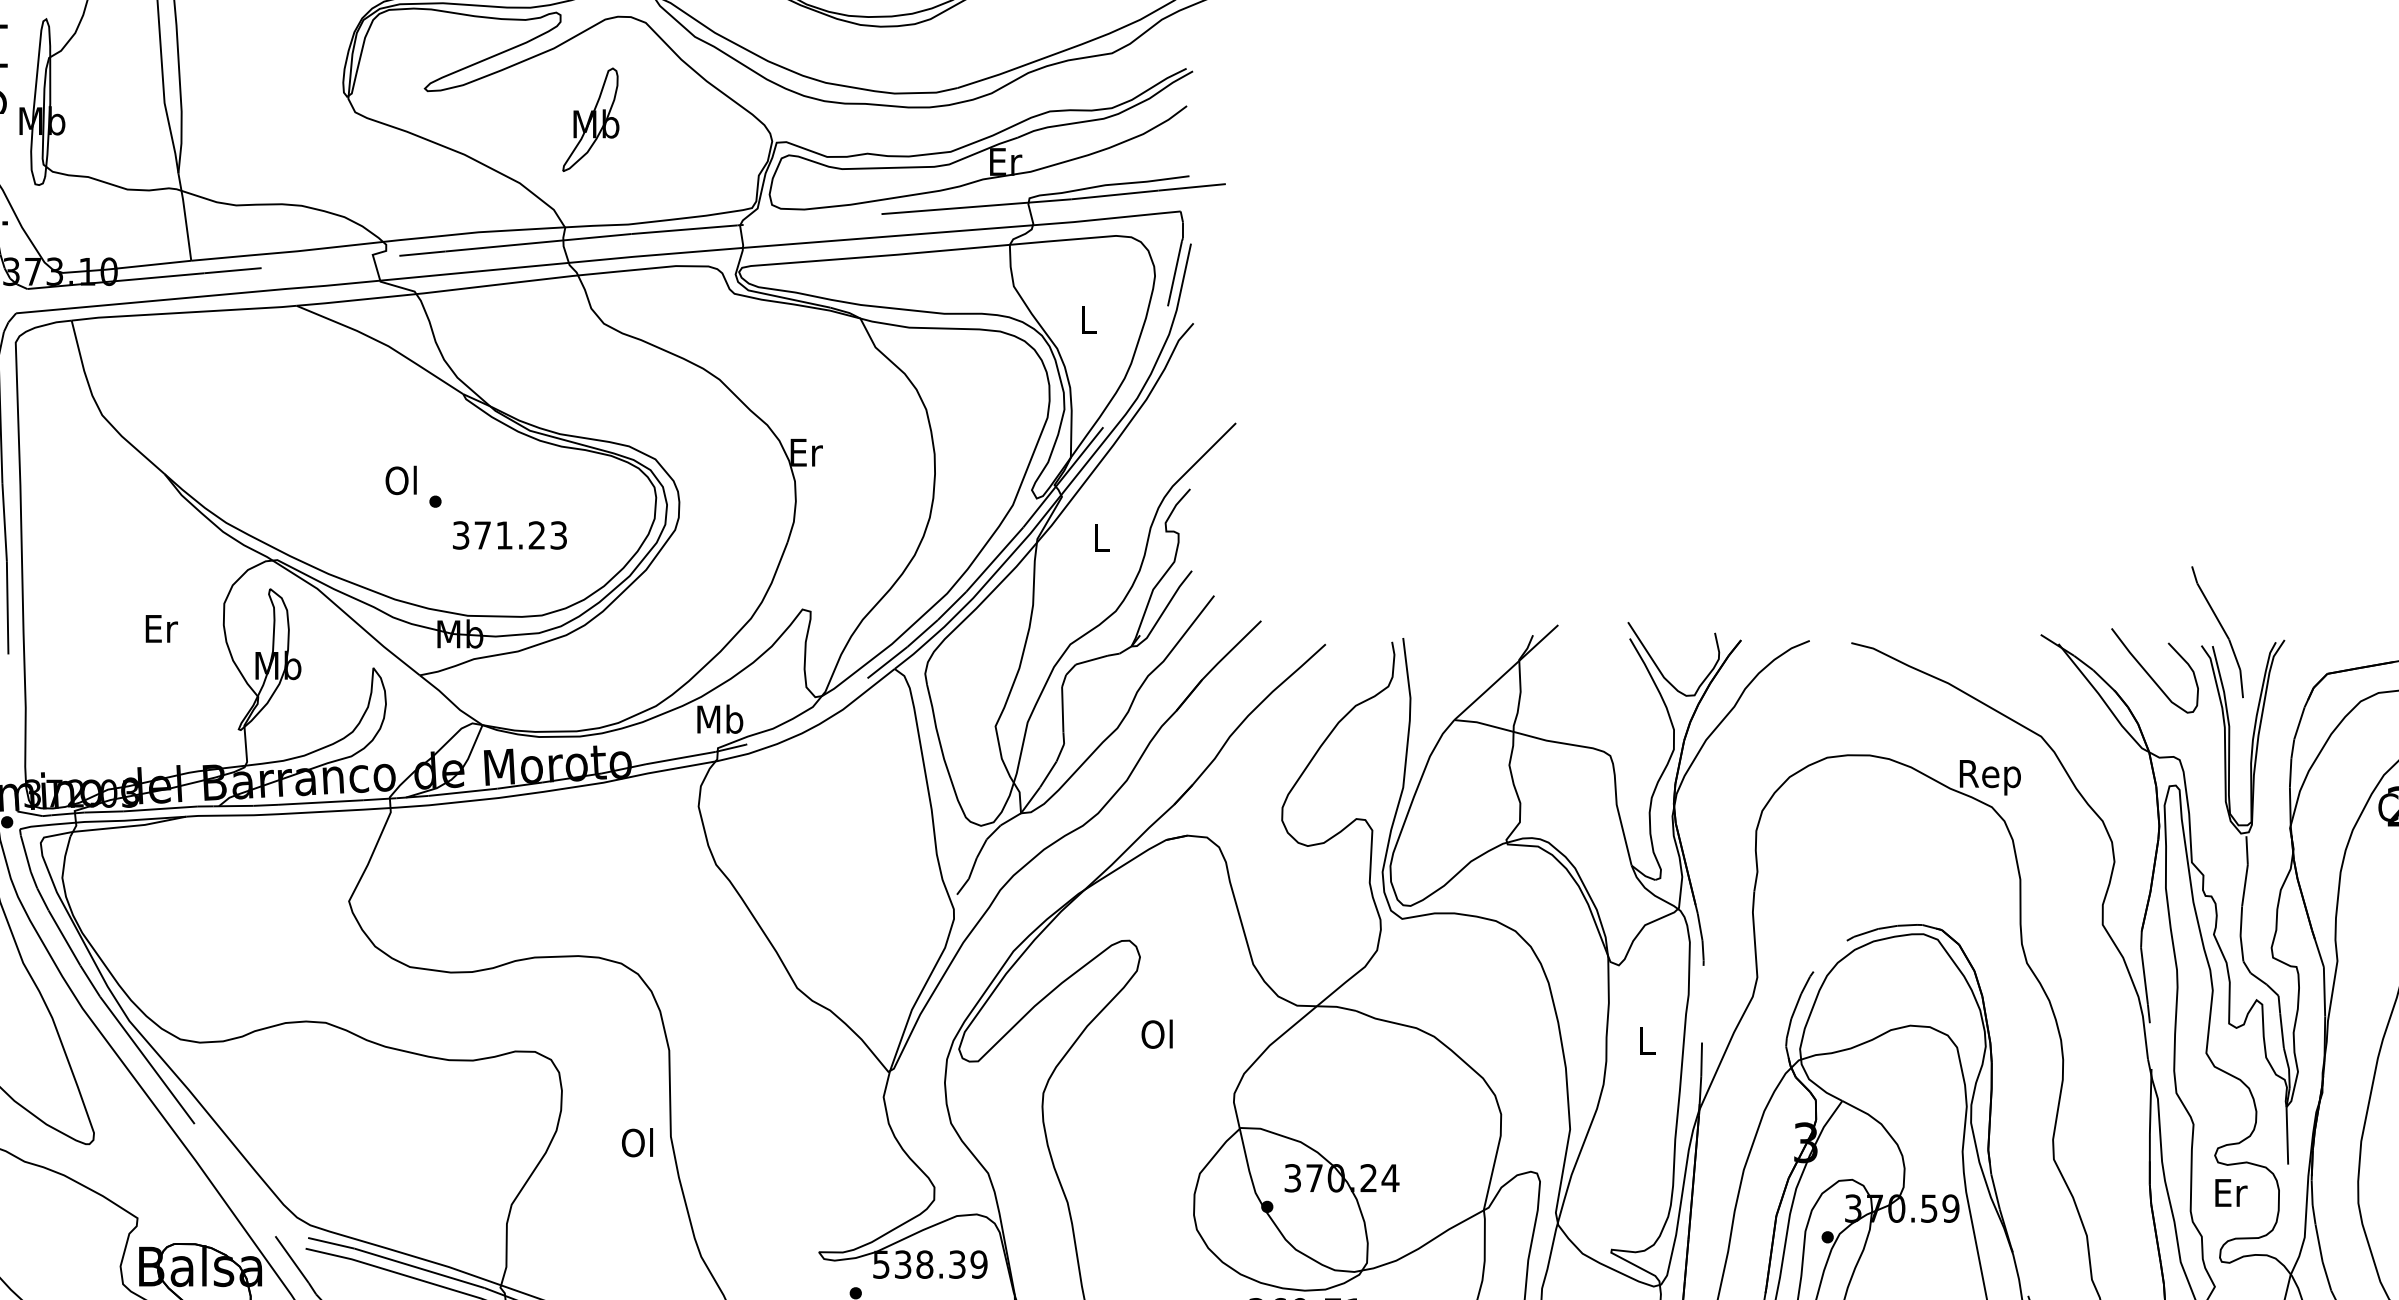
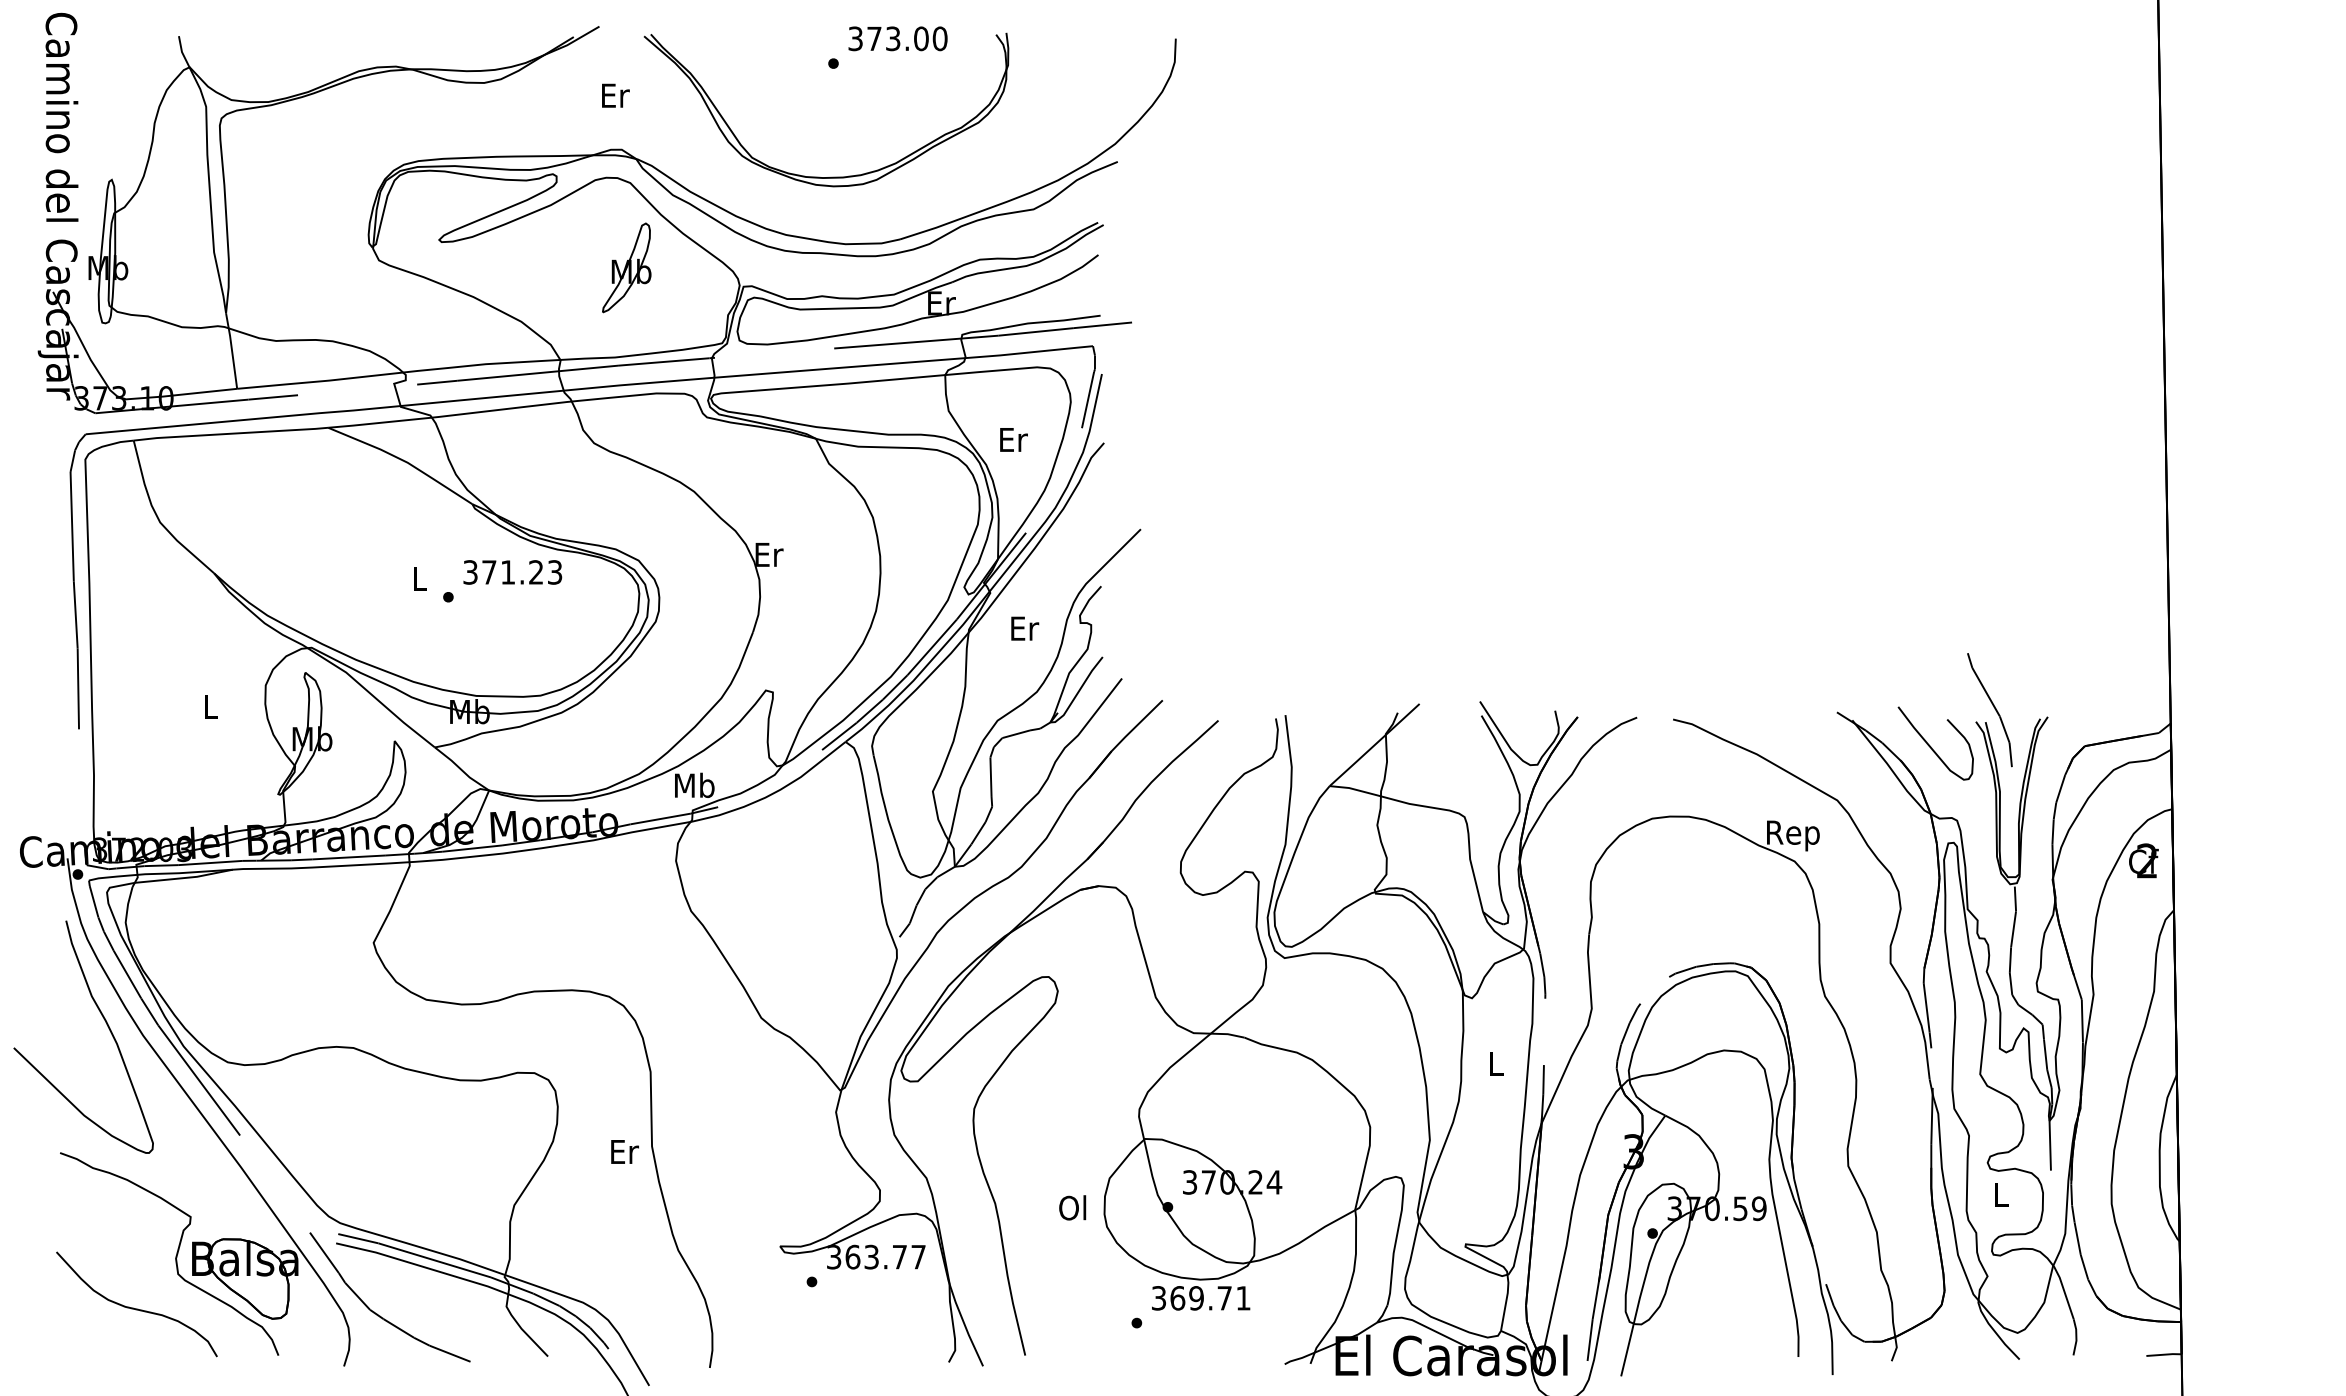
part: (590, 119) -> (626, 267), moved
text: (1088, 319) -> (1013, 439), L -> Er
text: (400, 480) -> (418, 578), Ol -> L
text: (509, 535) -> (512, 572), moved
text: (1102, 537) -> (1025, 628), L -> Er
text: (161, 629) -> (211, 707), Er -> L
text: (1156, 1033) -> (1072, 1207), moved
text: (637, 1142) -> (623, 1151), Ol -> Er
text: (2231, 1193) -> (2001, 1195), Er -> L
text: (930, 1263) -> (876, 1256), 538.39 -> 363.77

